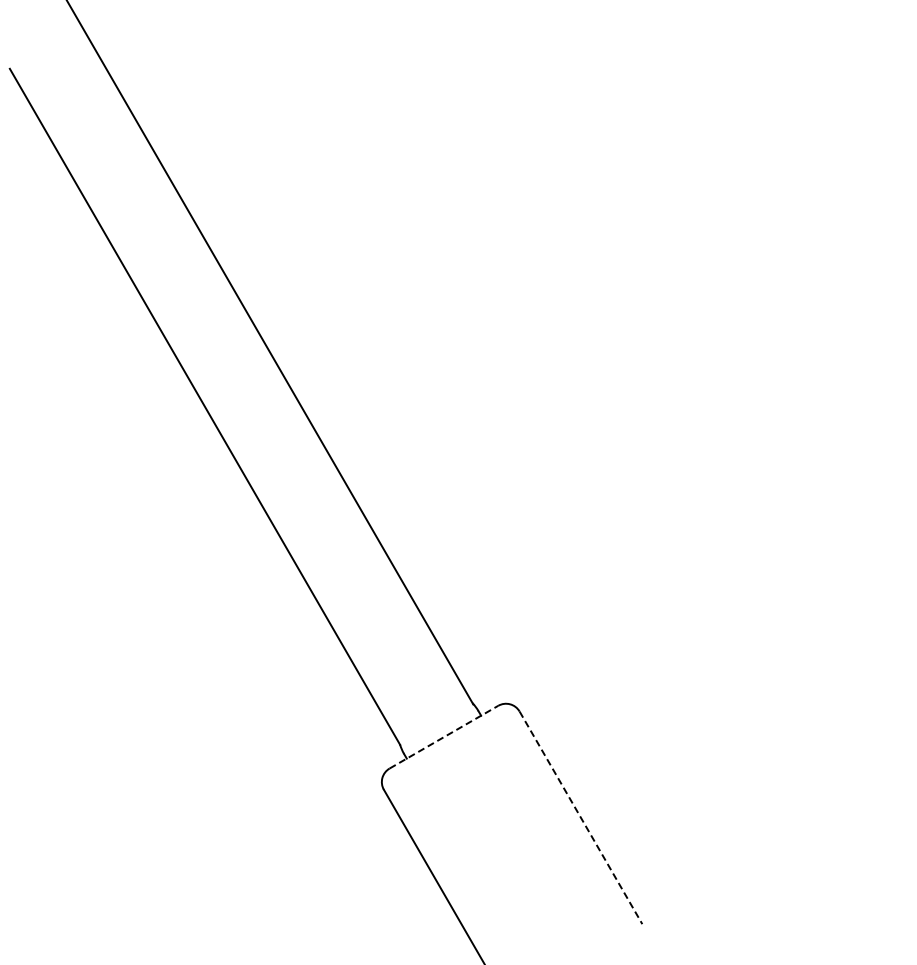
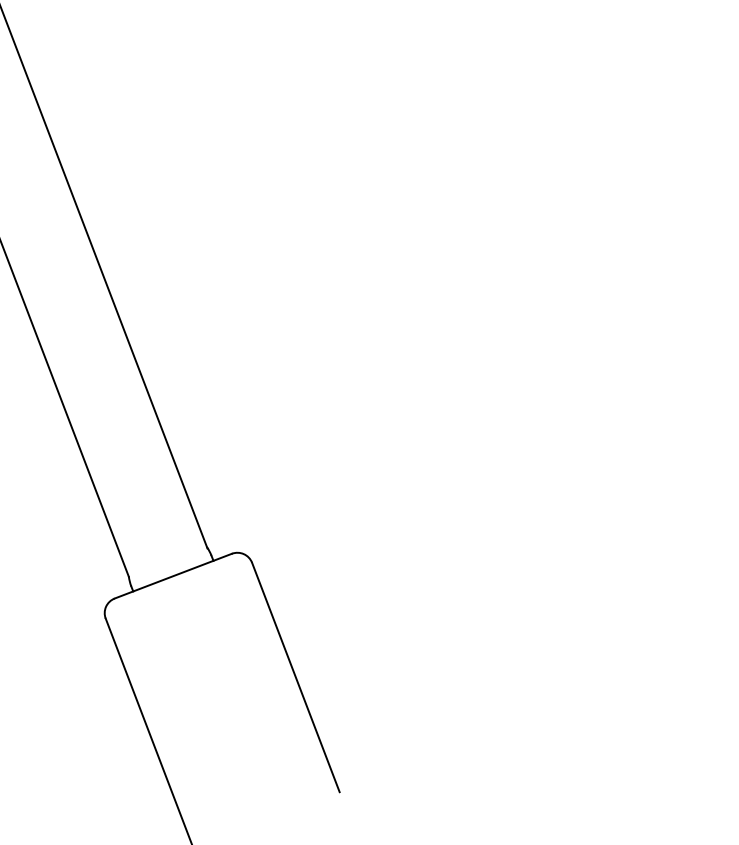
line: (443, 737) -> (172, 576), dashed -> solid
line: (581, 817) -> (296, 677), dashed -> solid

